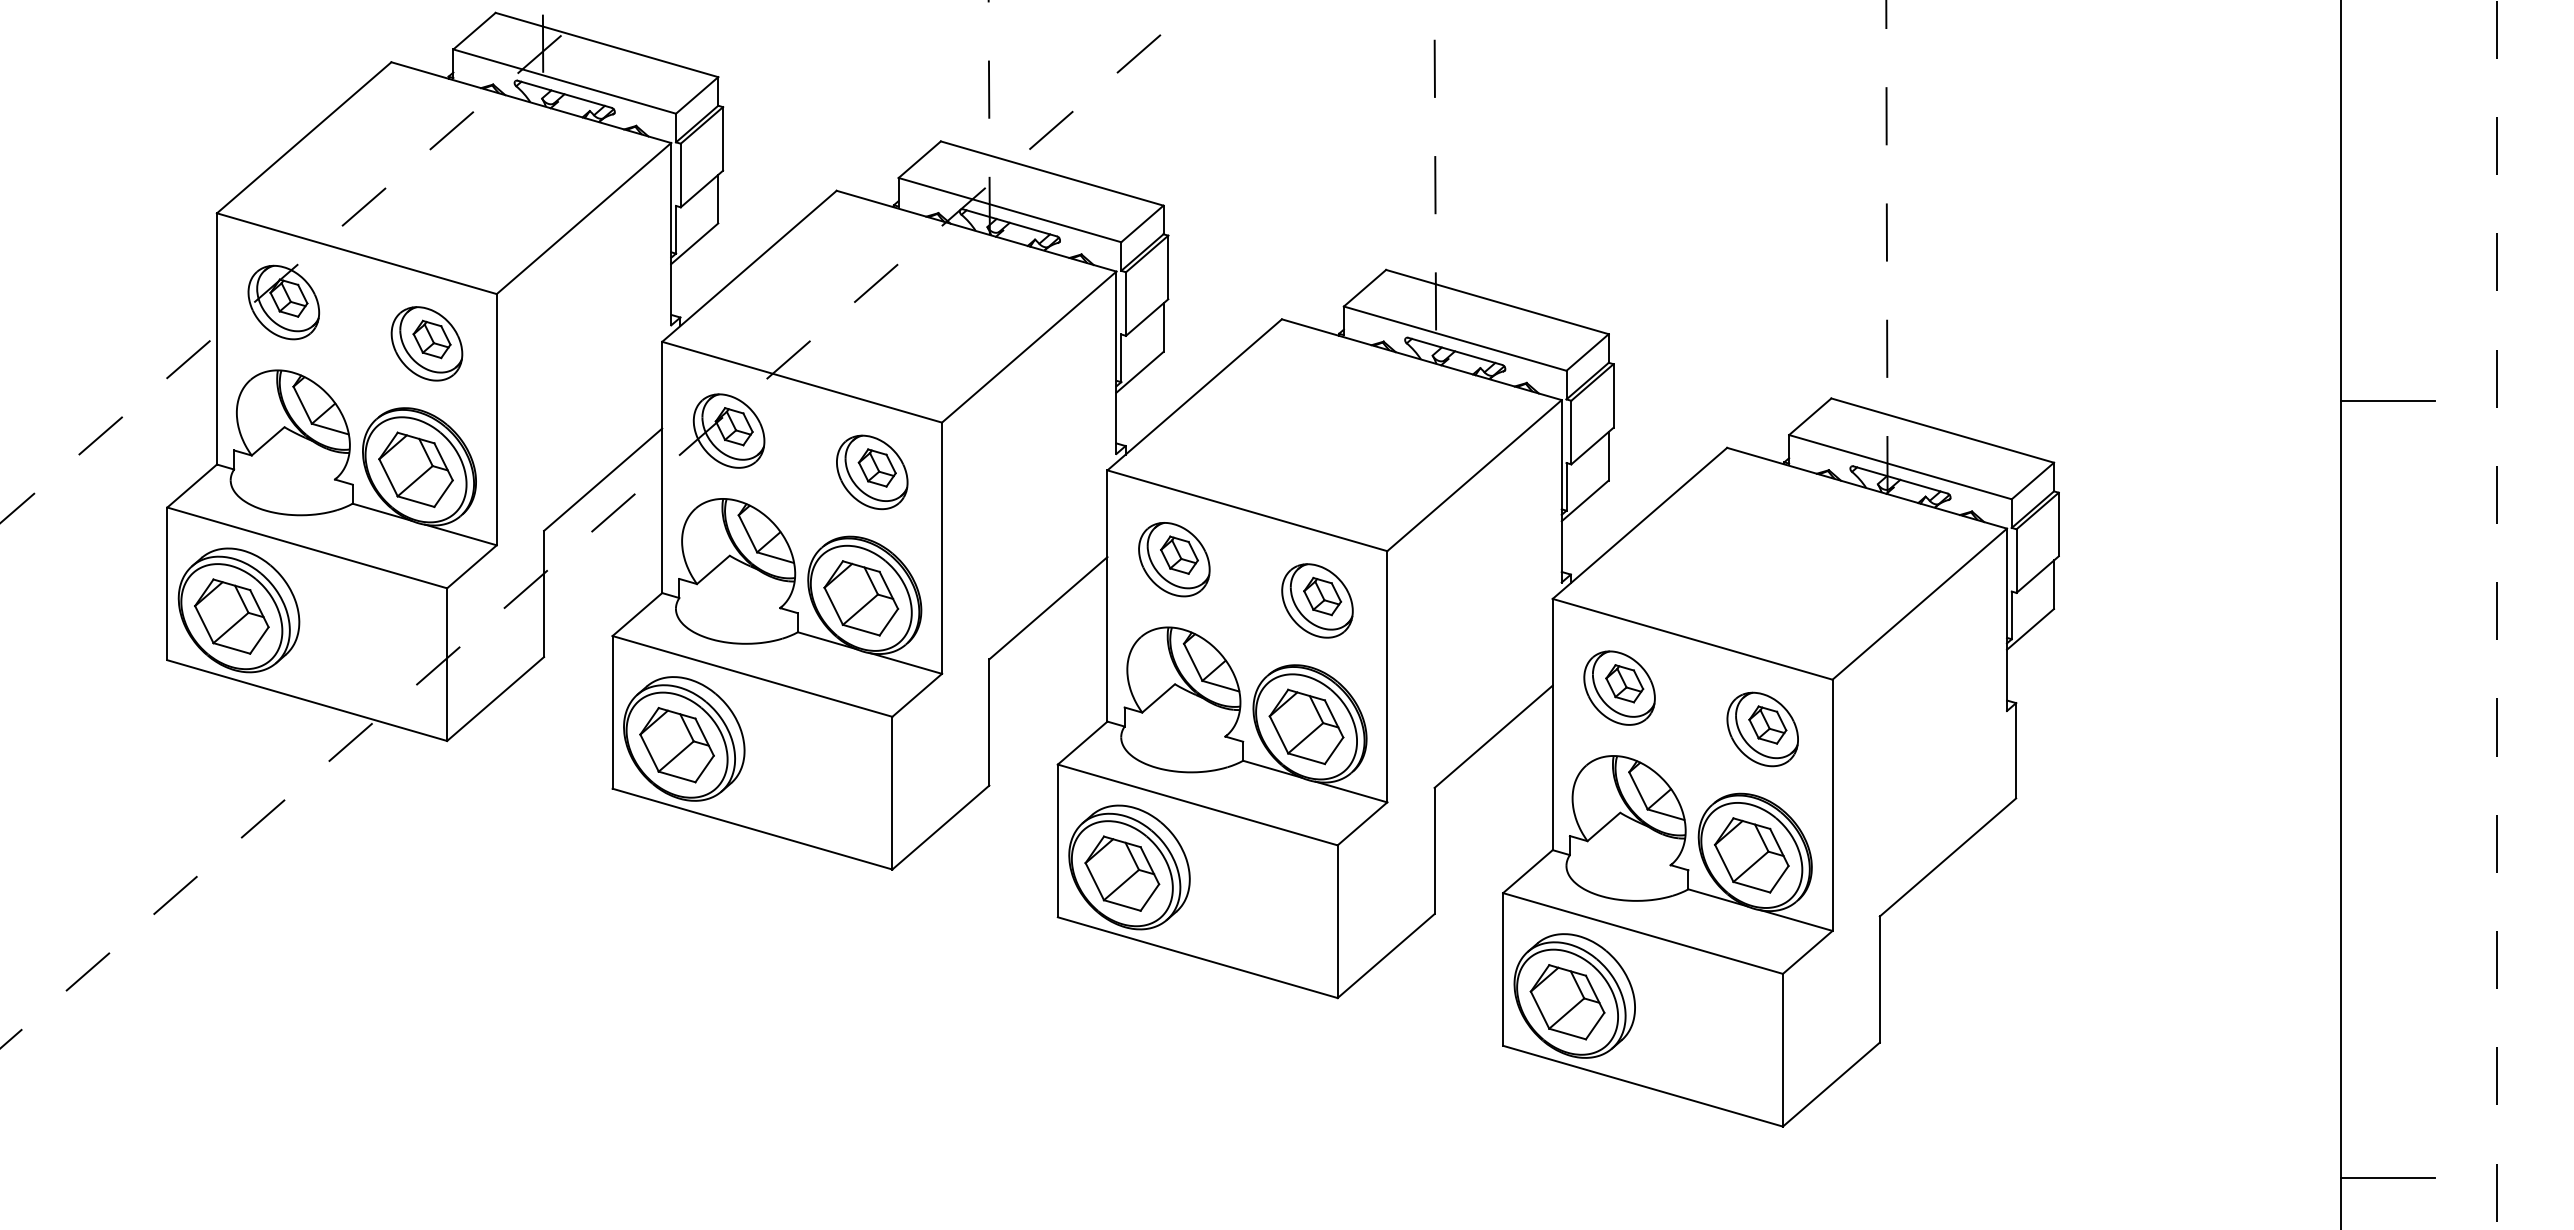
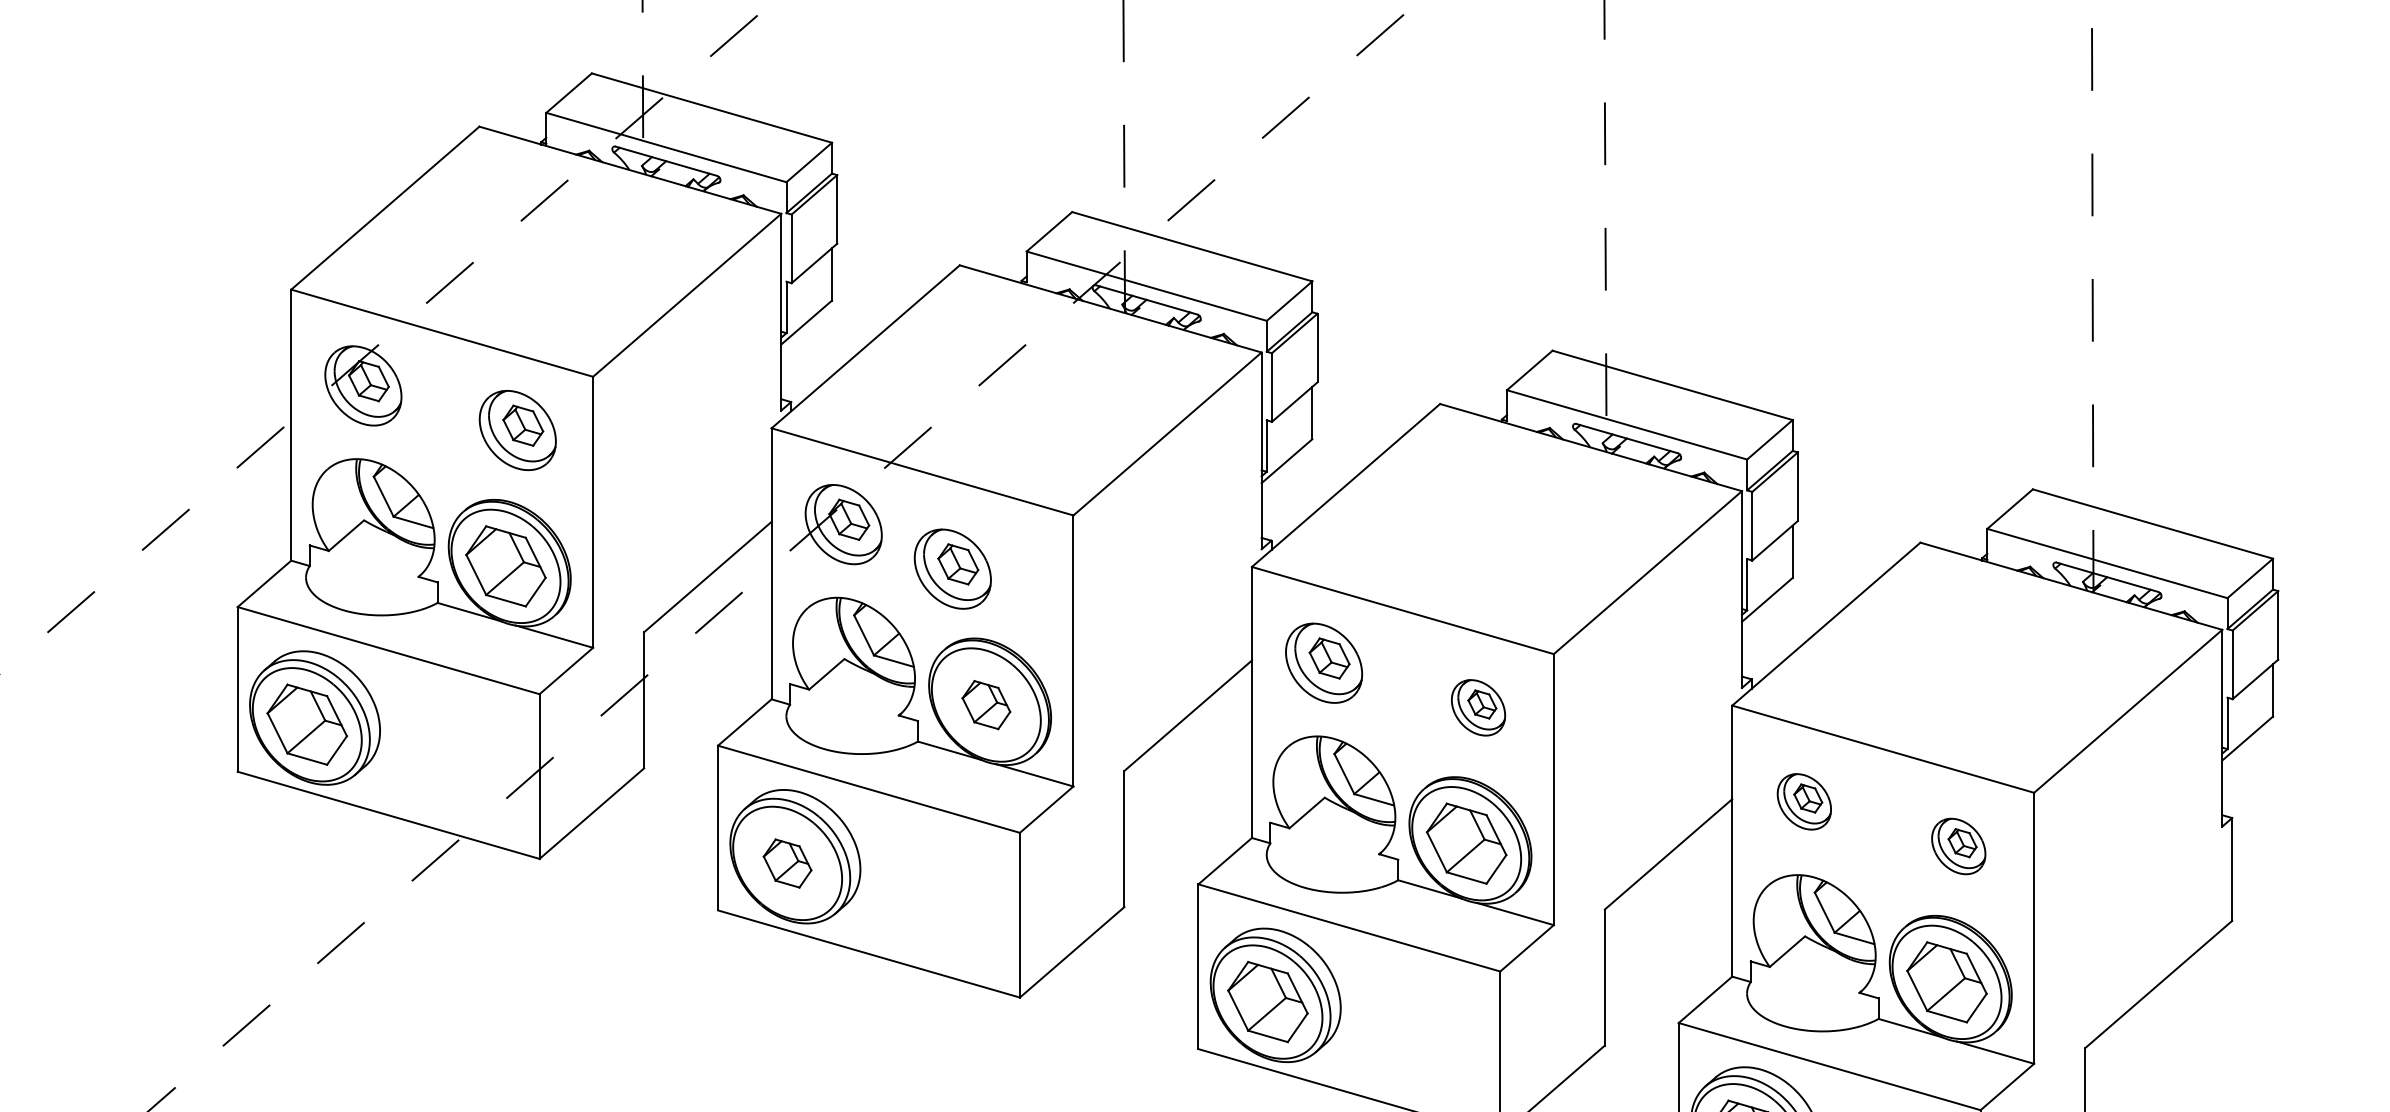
part: (872, 472) -> (953, 569), moved
part: (861, 598) -> (986, 705), size x0.6
part: (1317, 600) -> (1478, 707), size x0.7
part: (1619, 687) -> (1804, 801), size x0.7
part: (1762, 729) -> (1958, 846), size x0.7
part: (676, 745) -> (786, 863), size x0.6

